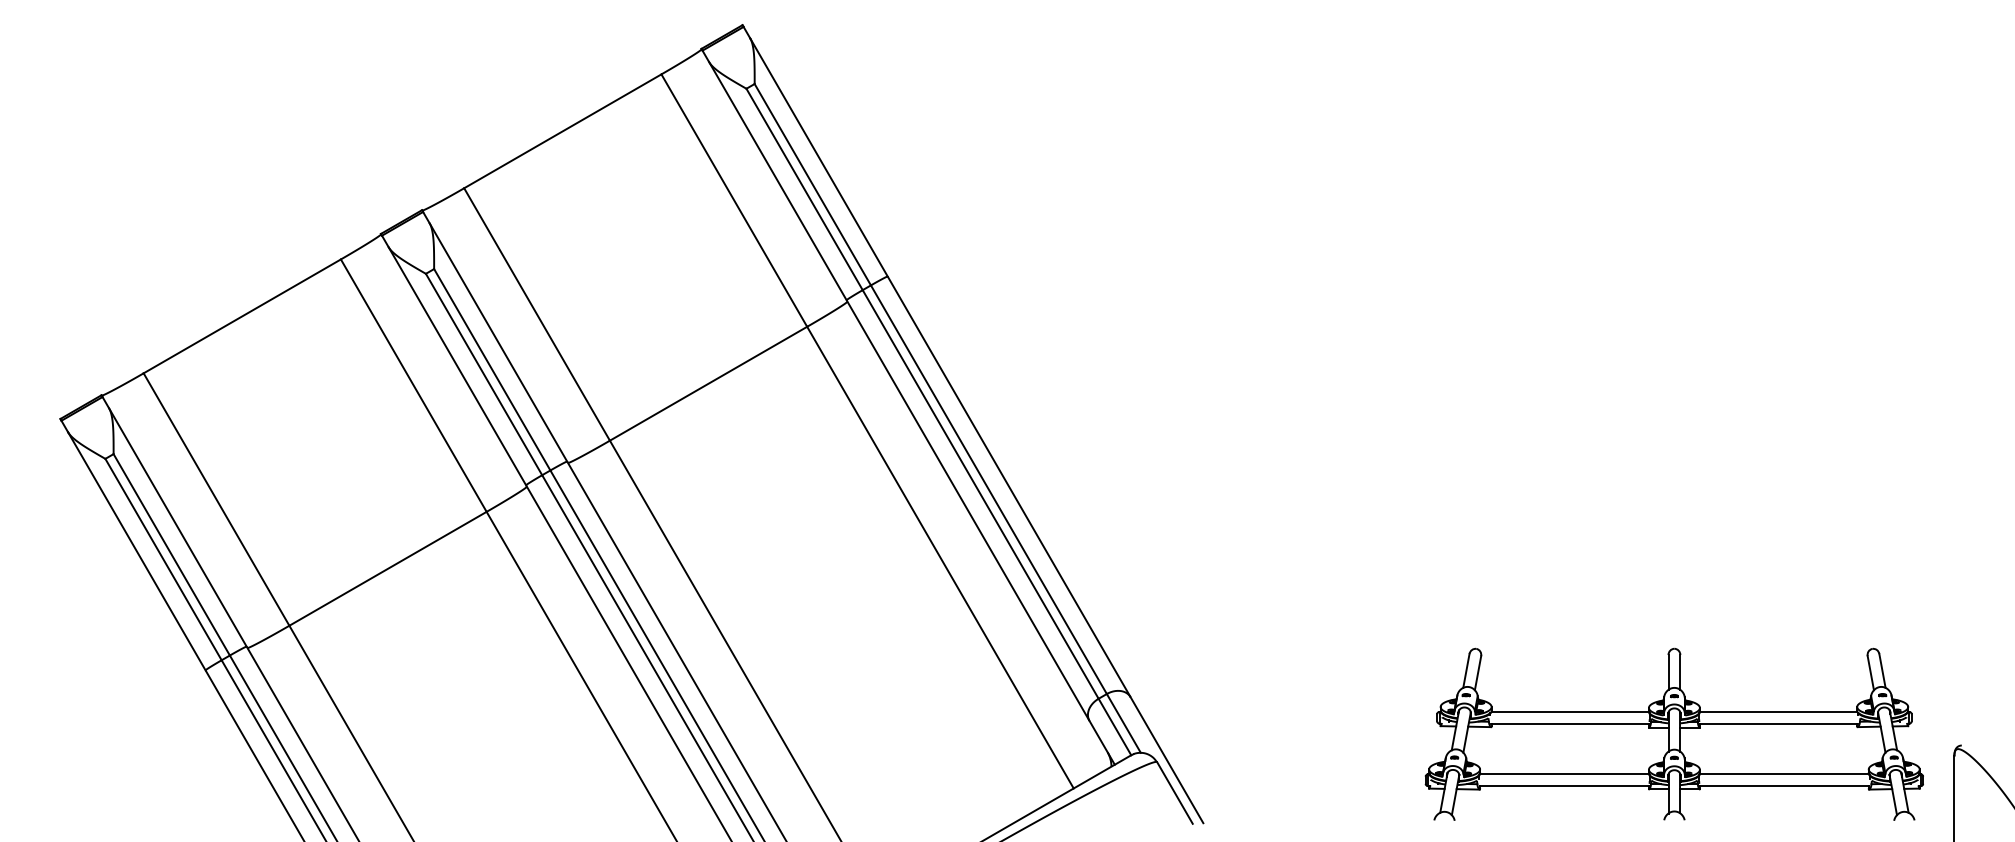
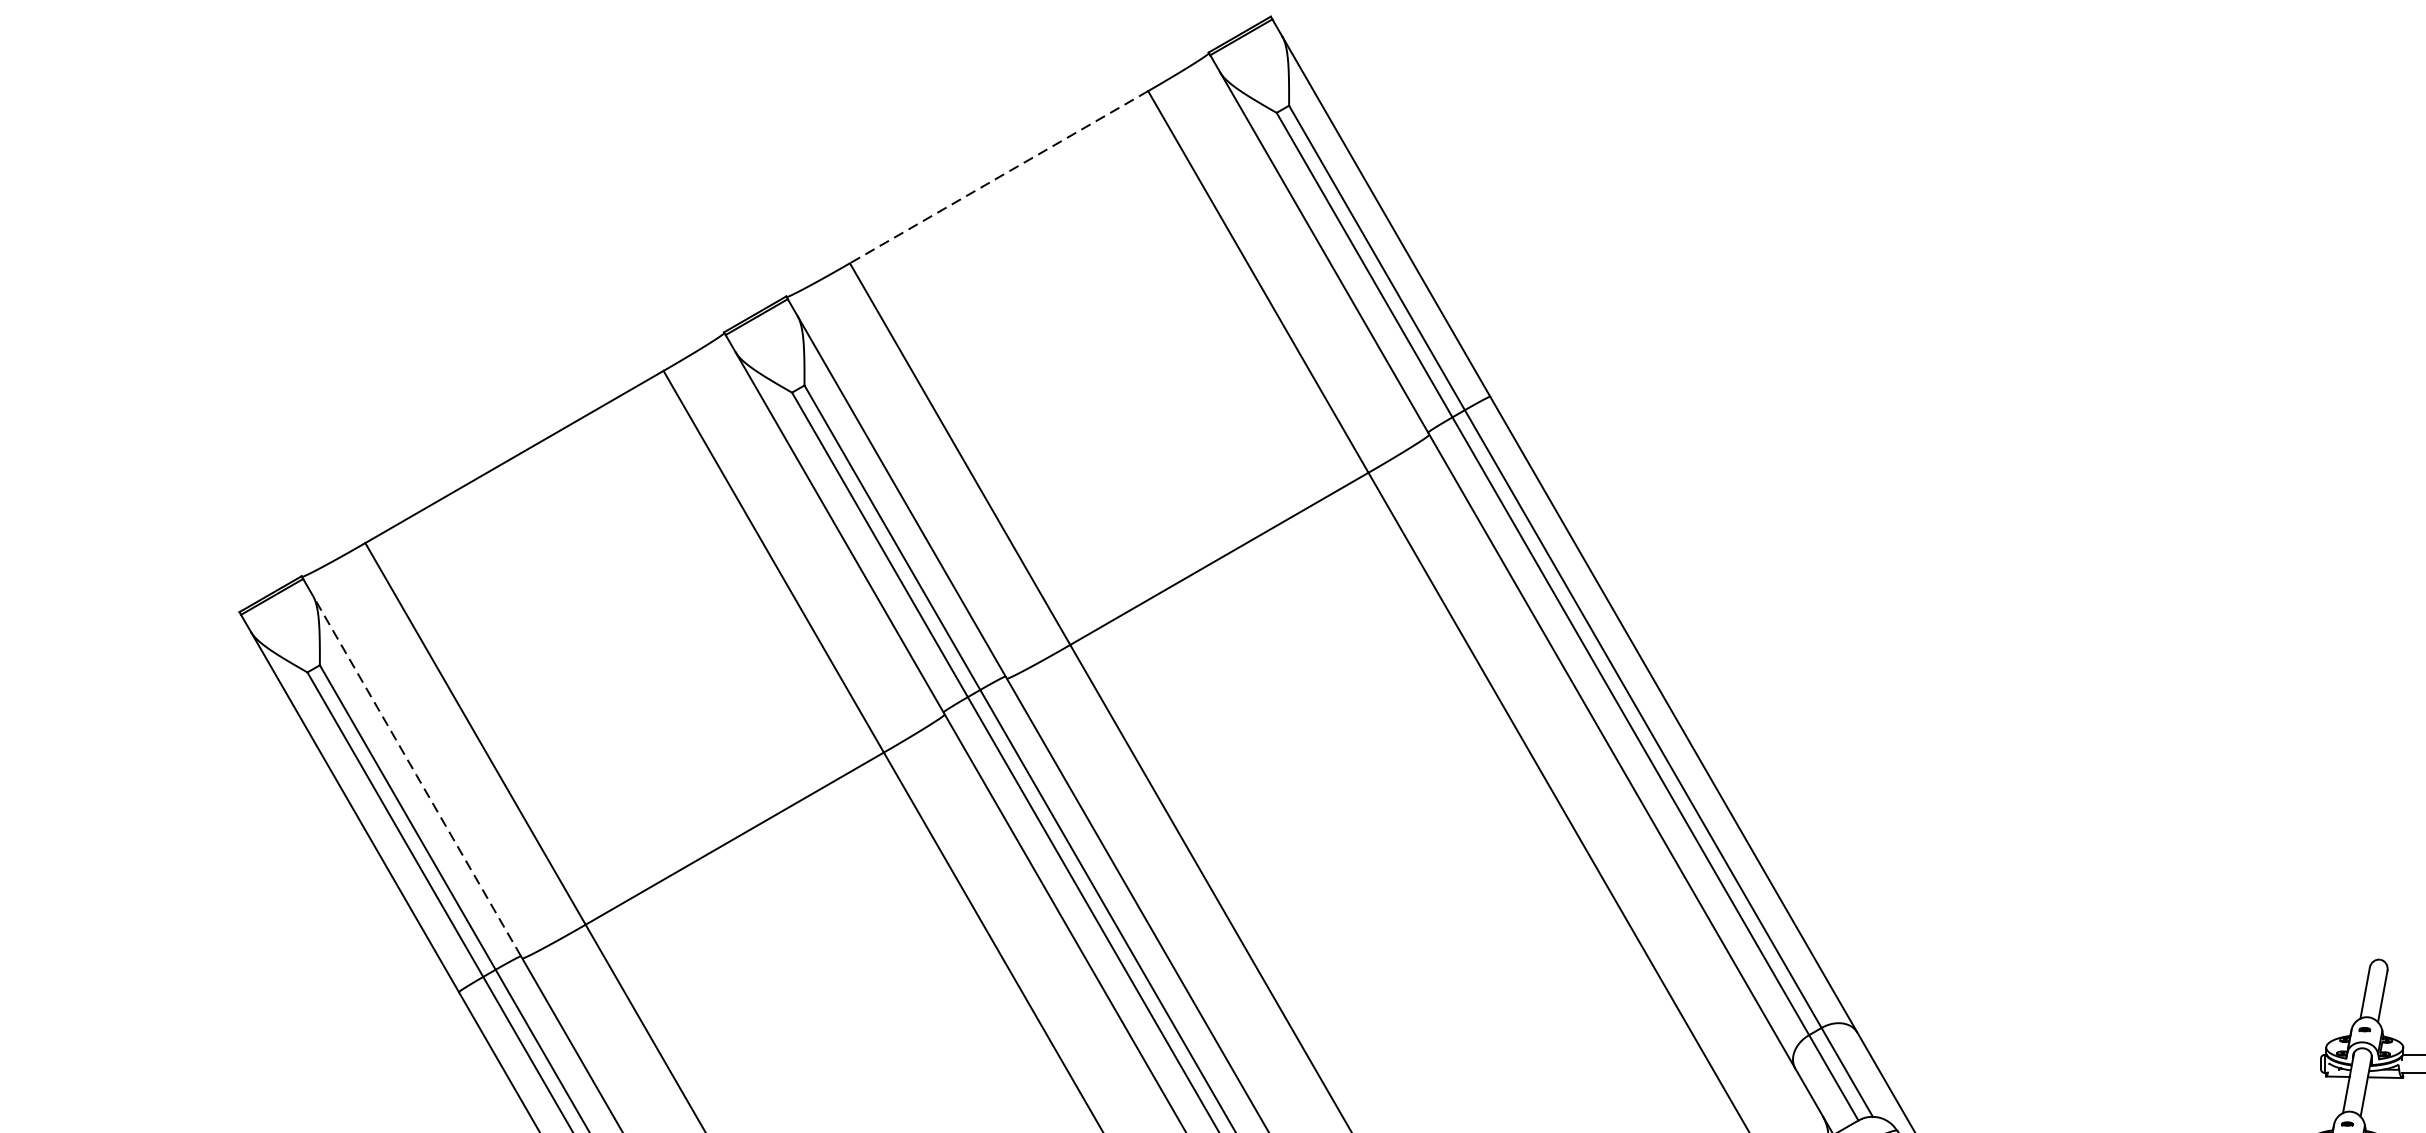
line: (562, 131) -> (998, 177), solid -> dashed
line: (177, 527) -> (416, 776), solid -> dashed

